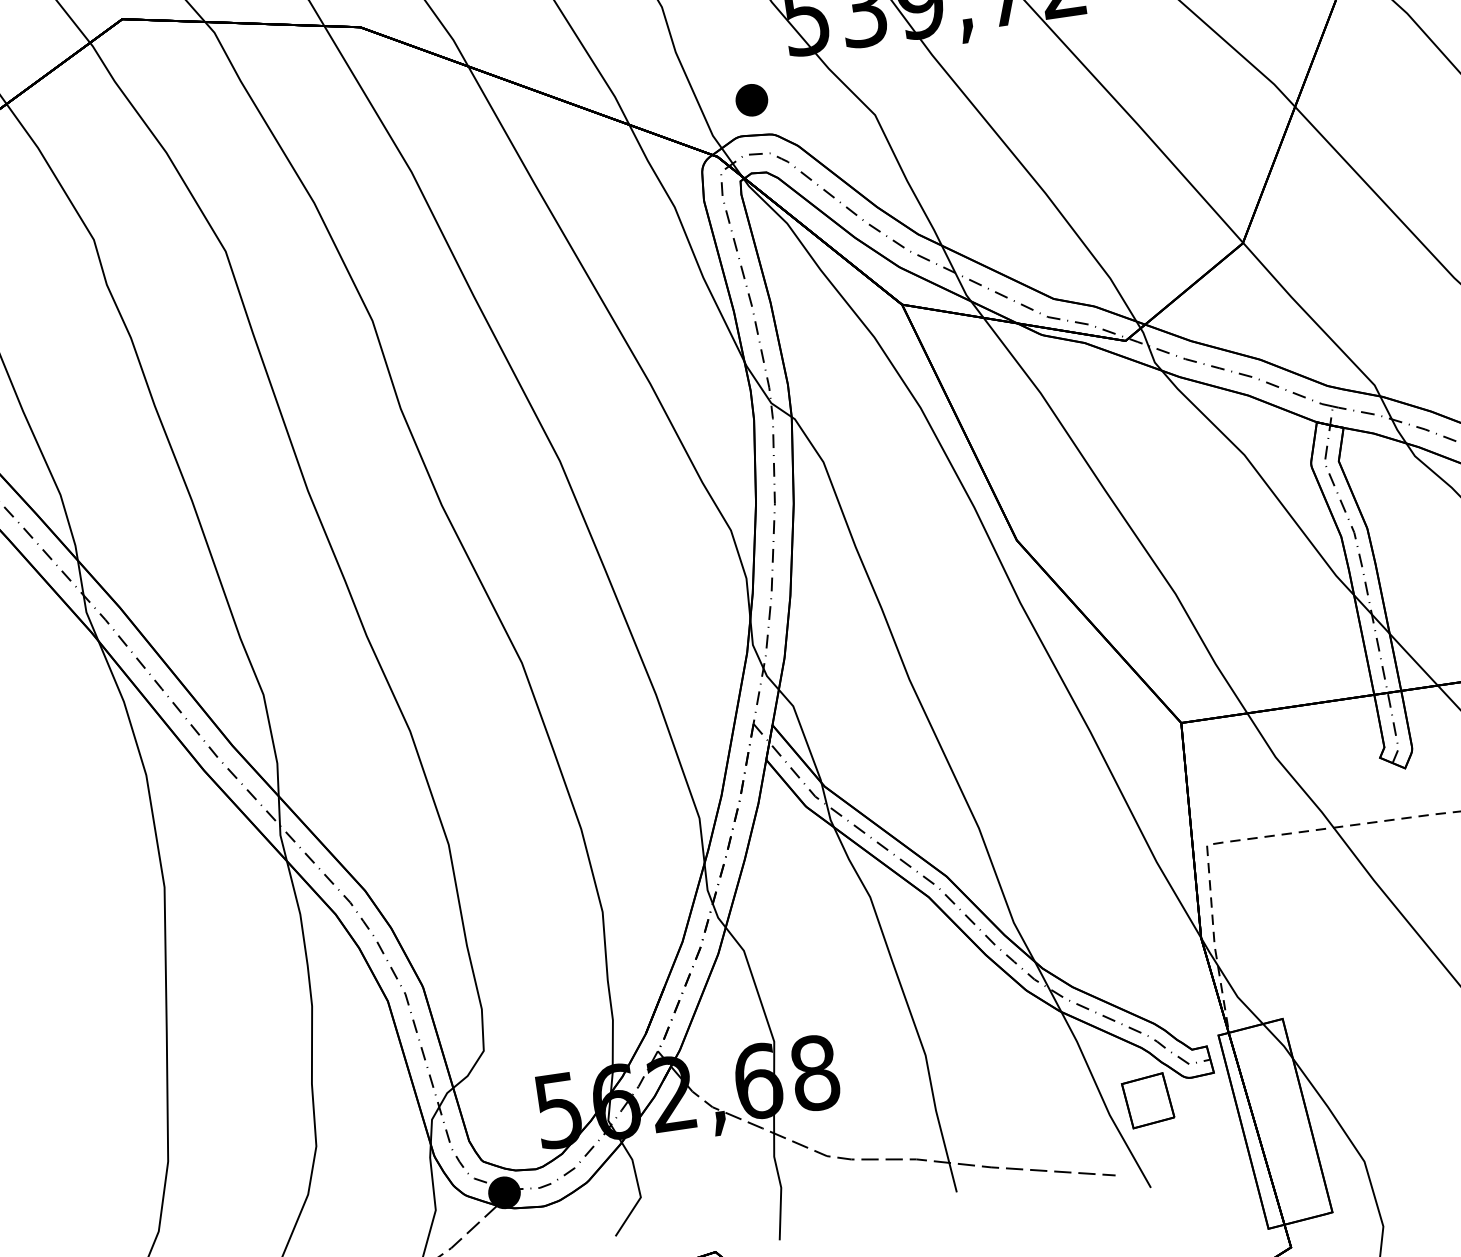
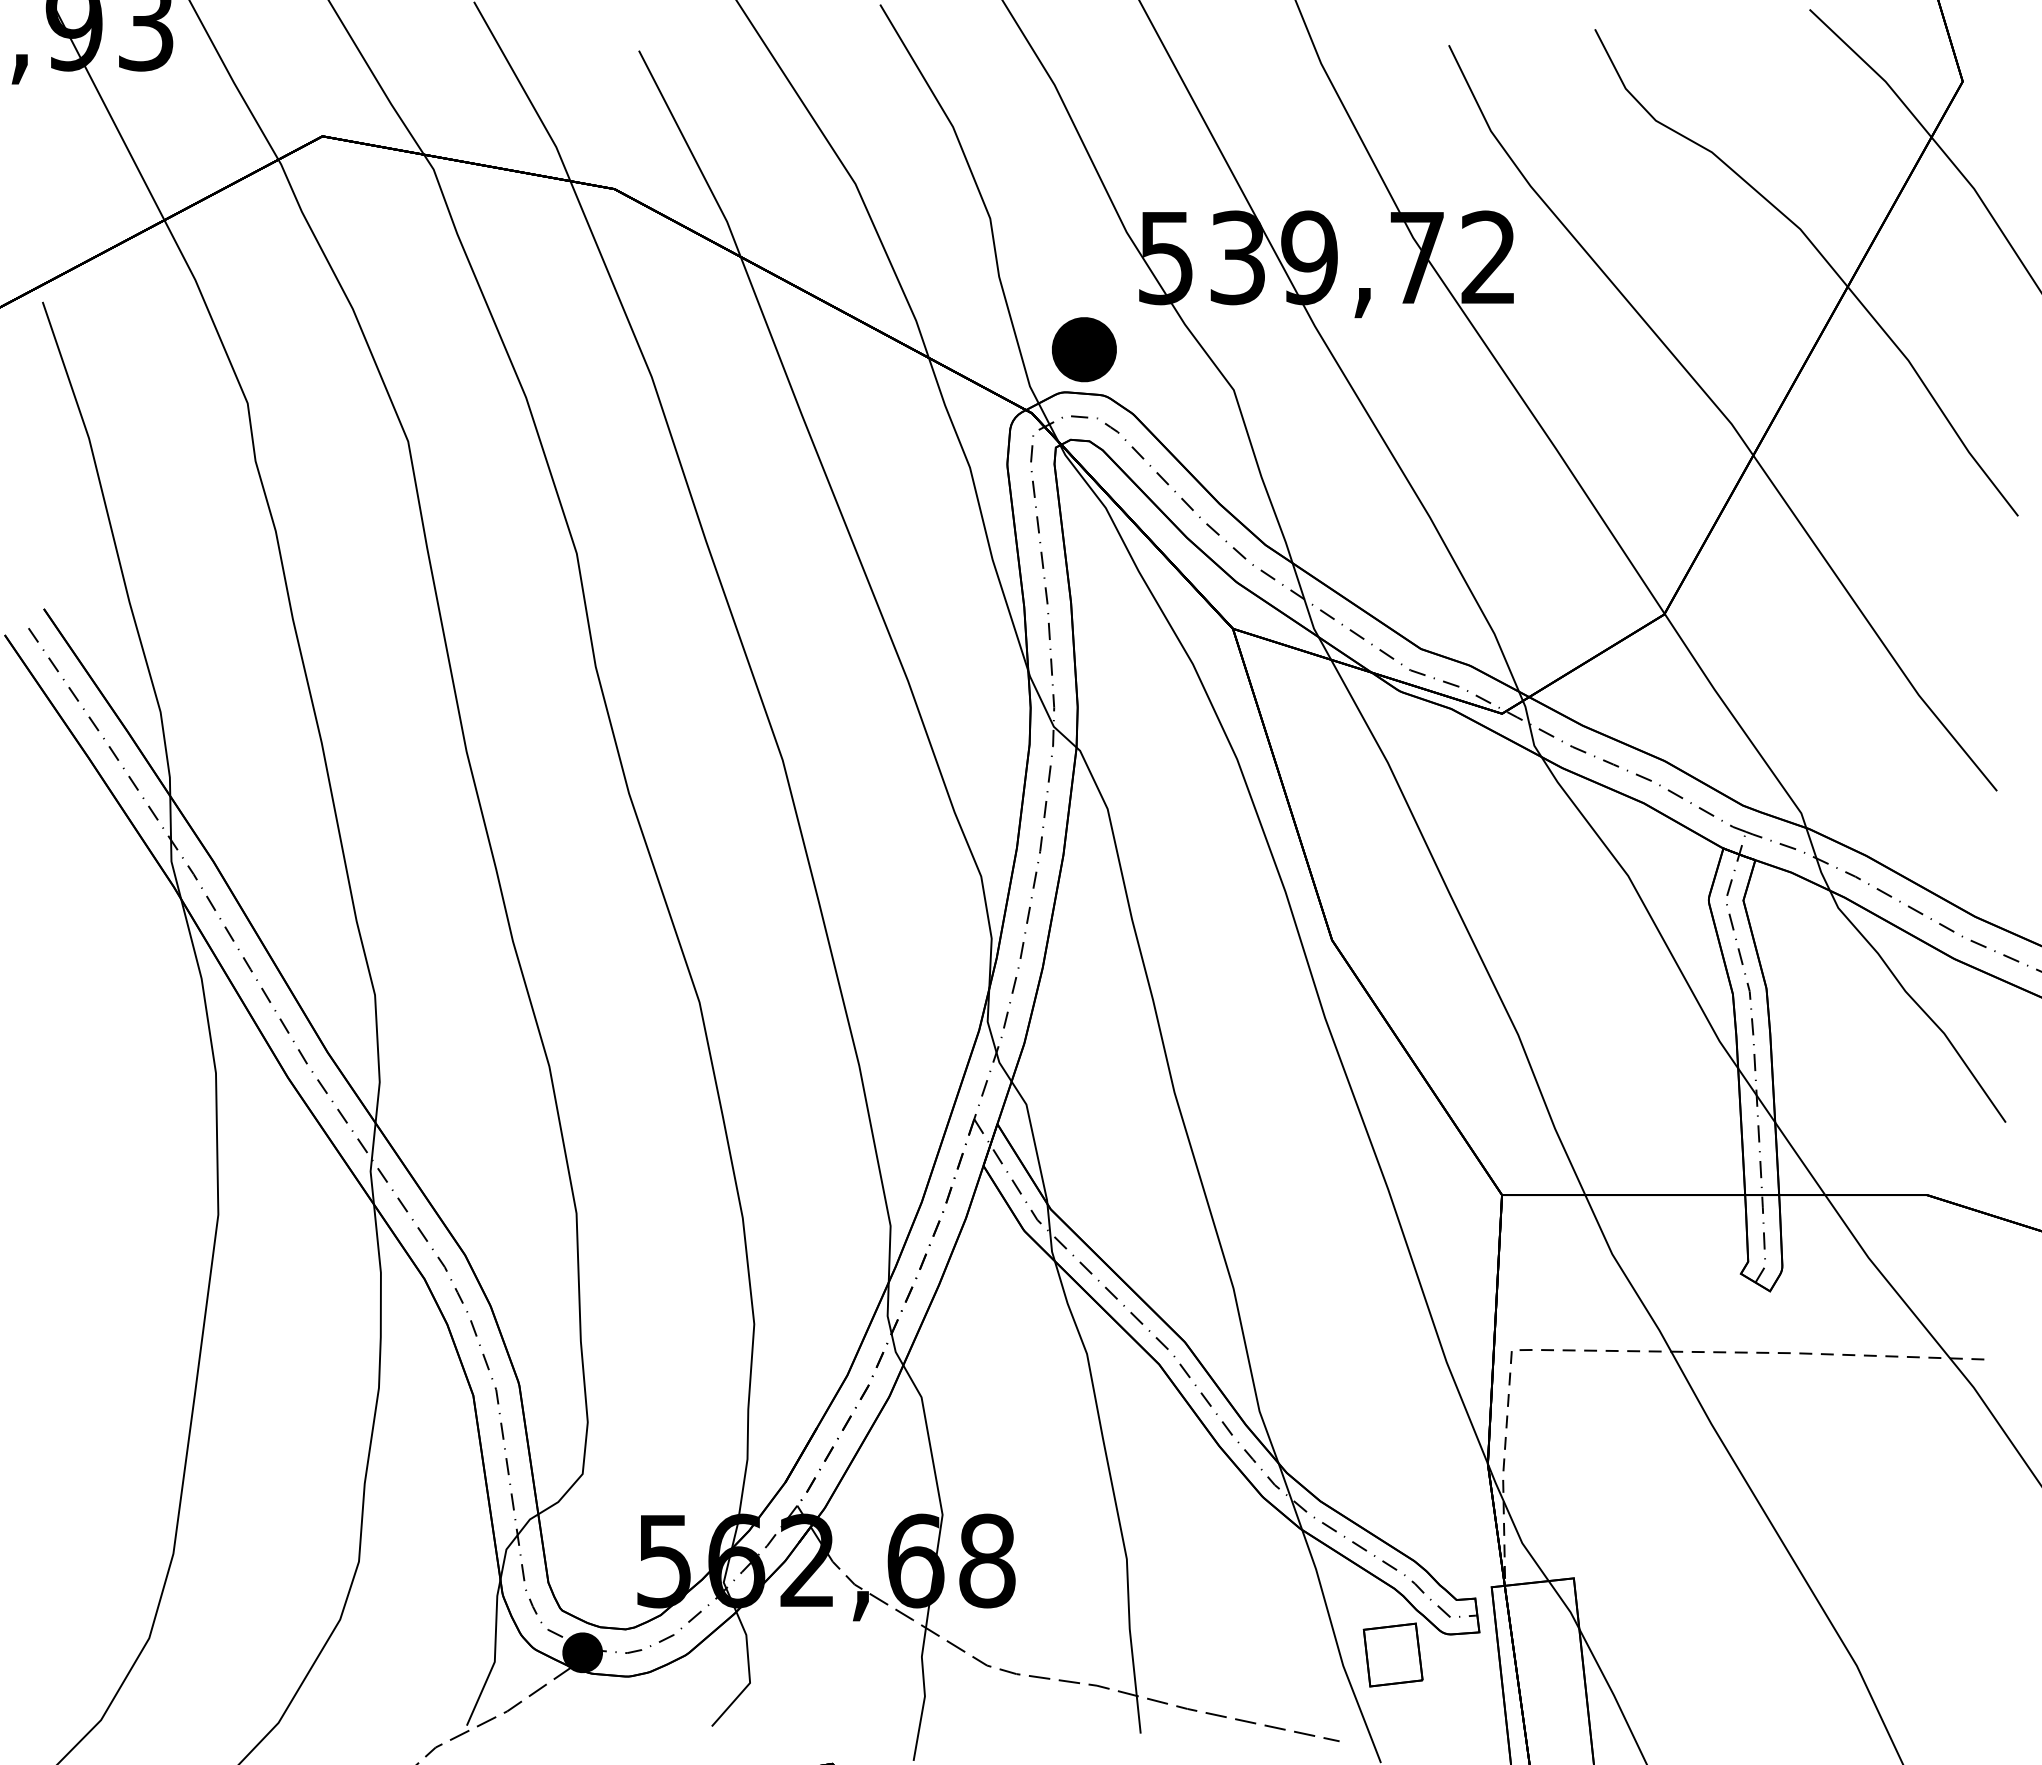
part: (751, 100) -> (1084, 349), size x1.6

